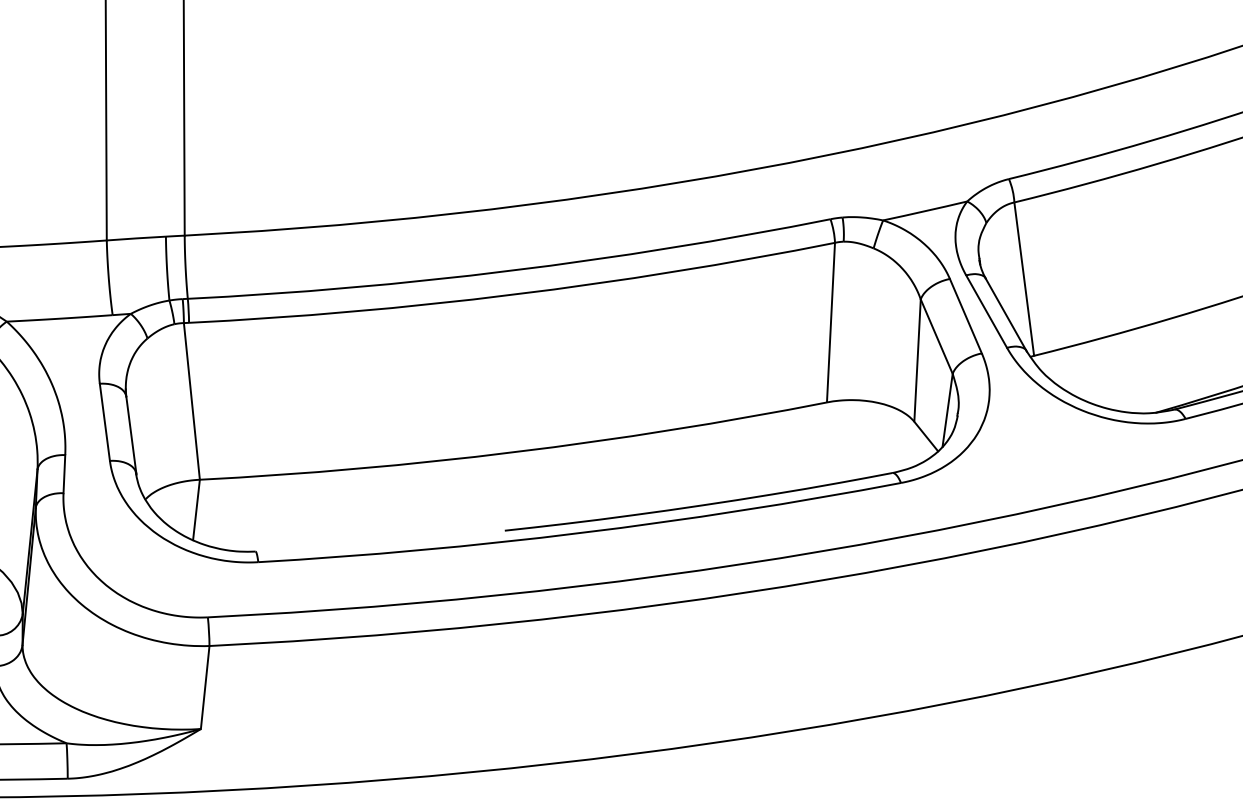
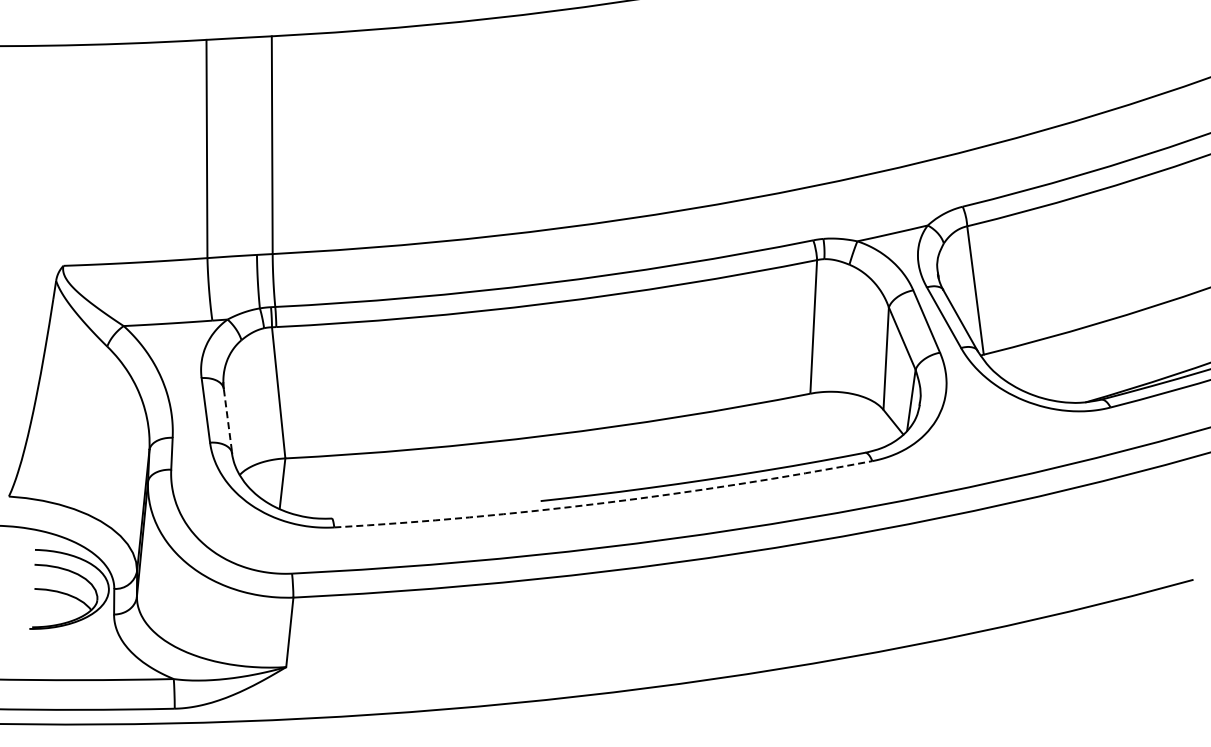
line: (131, 435) -> (228, 421), solid -> dashed
arc: (581, 533) -> (604, 503), solid -> dashed

